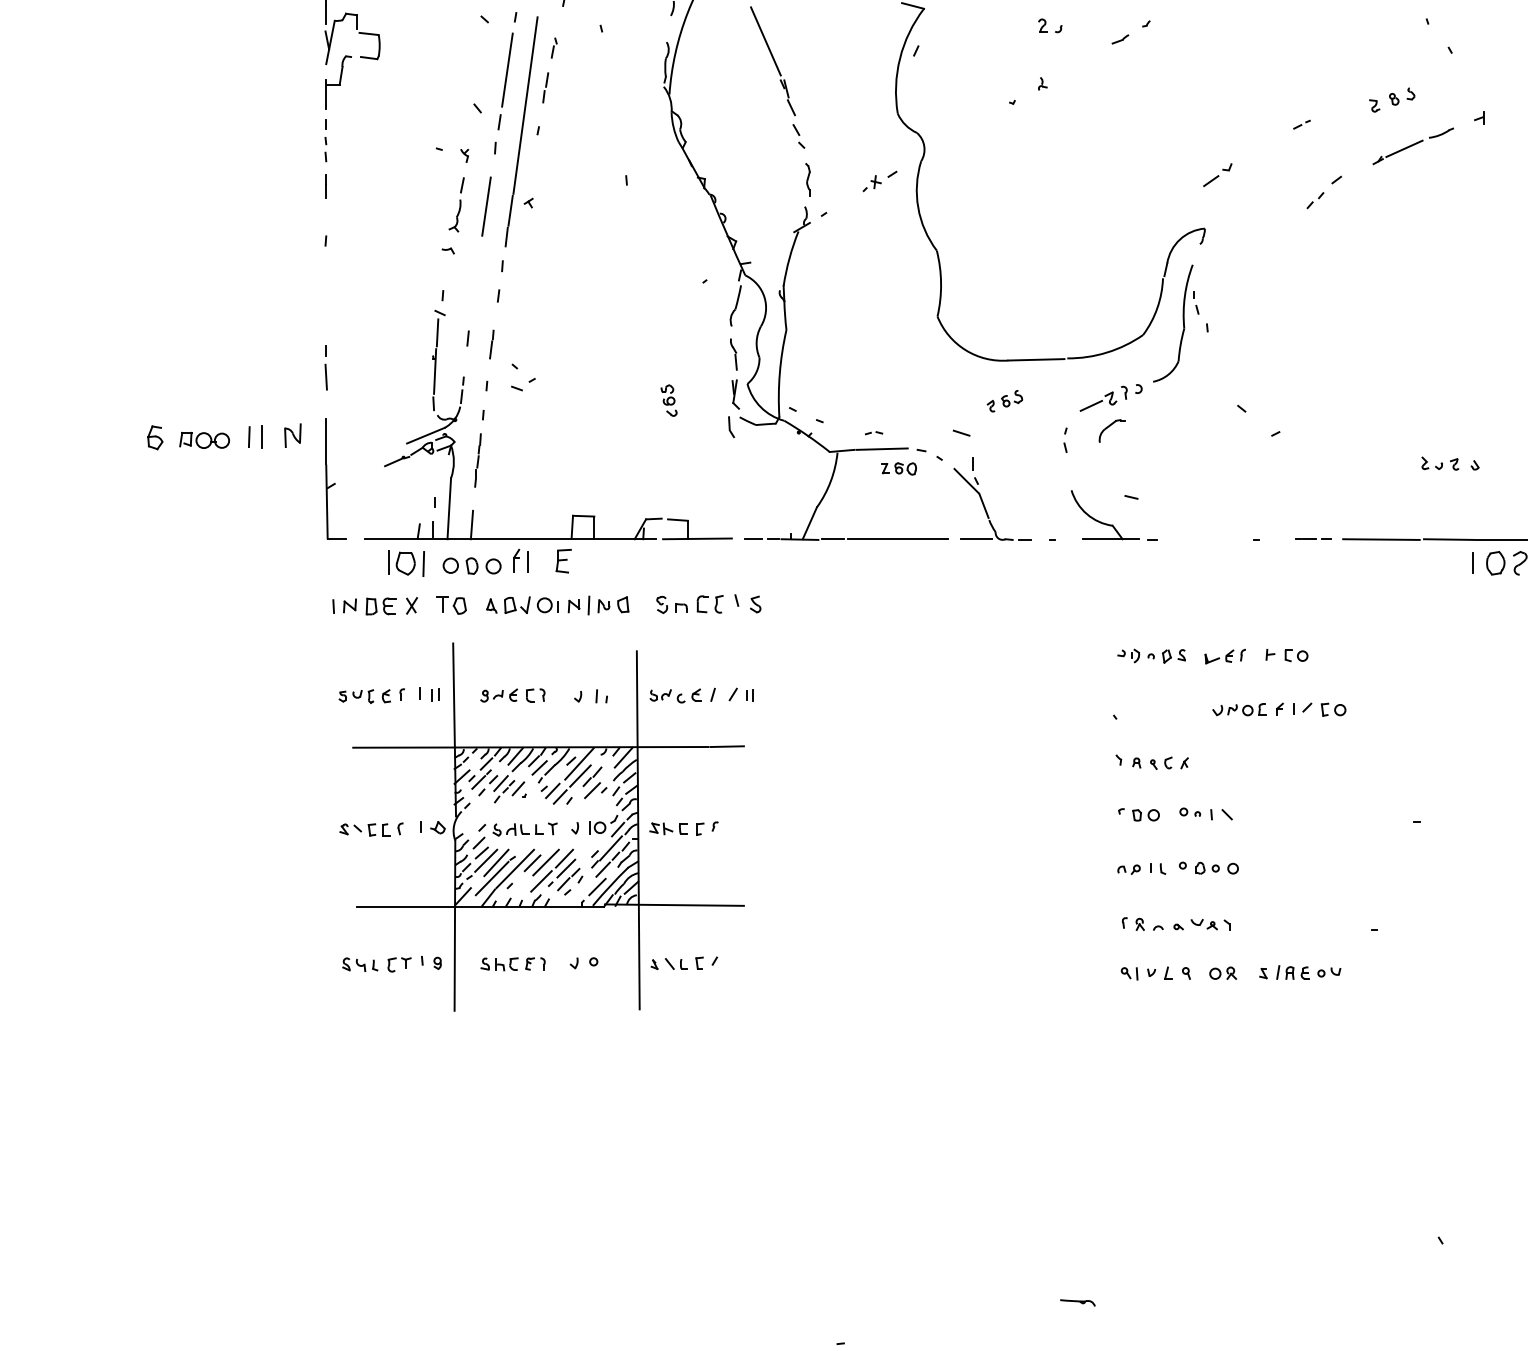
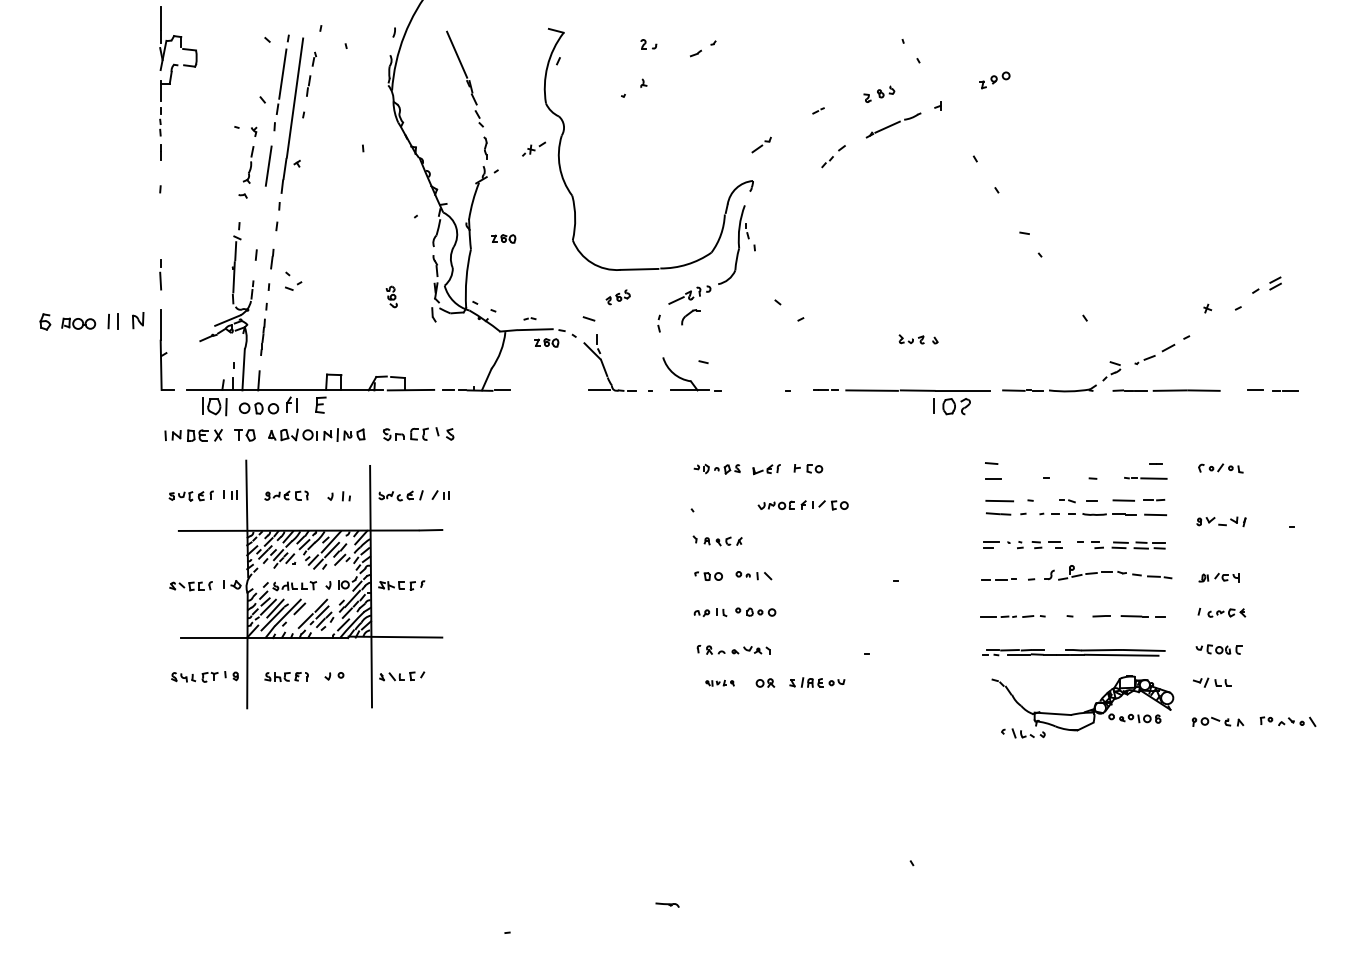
part: (834, 313) -> (503, 238), added
line: (897, 539) -> (545, 390), removed
line: (545, 862) -> (308, 608), removed
part: (1155, 973) -> (719, 683), size x0.6

